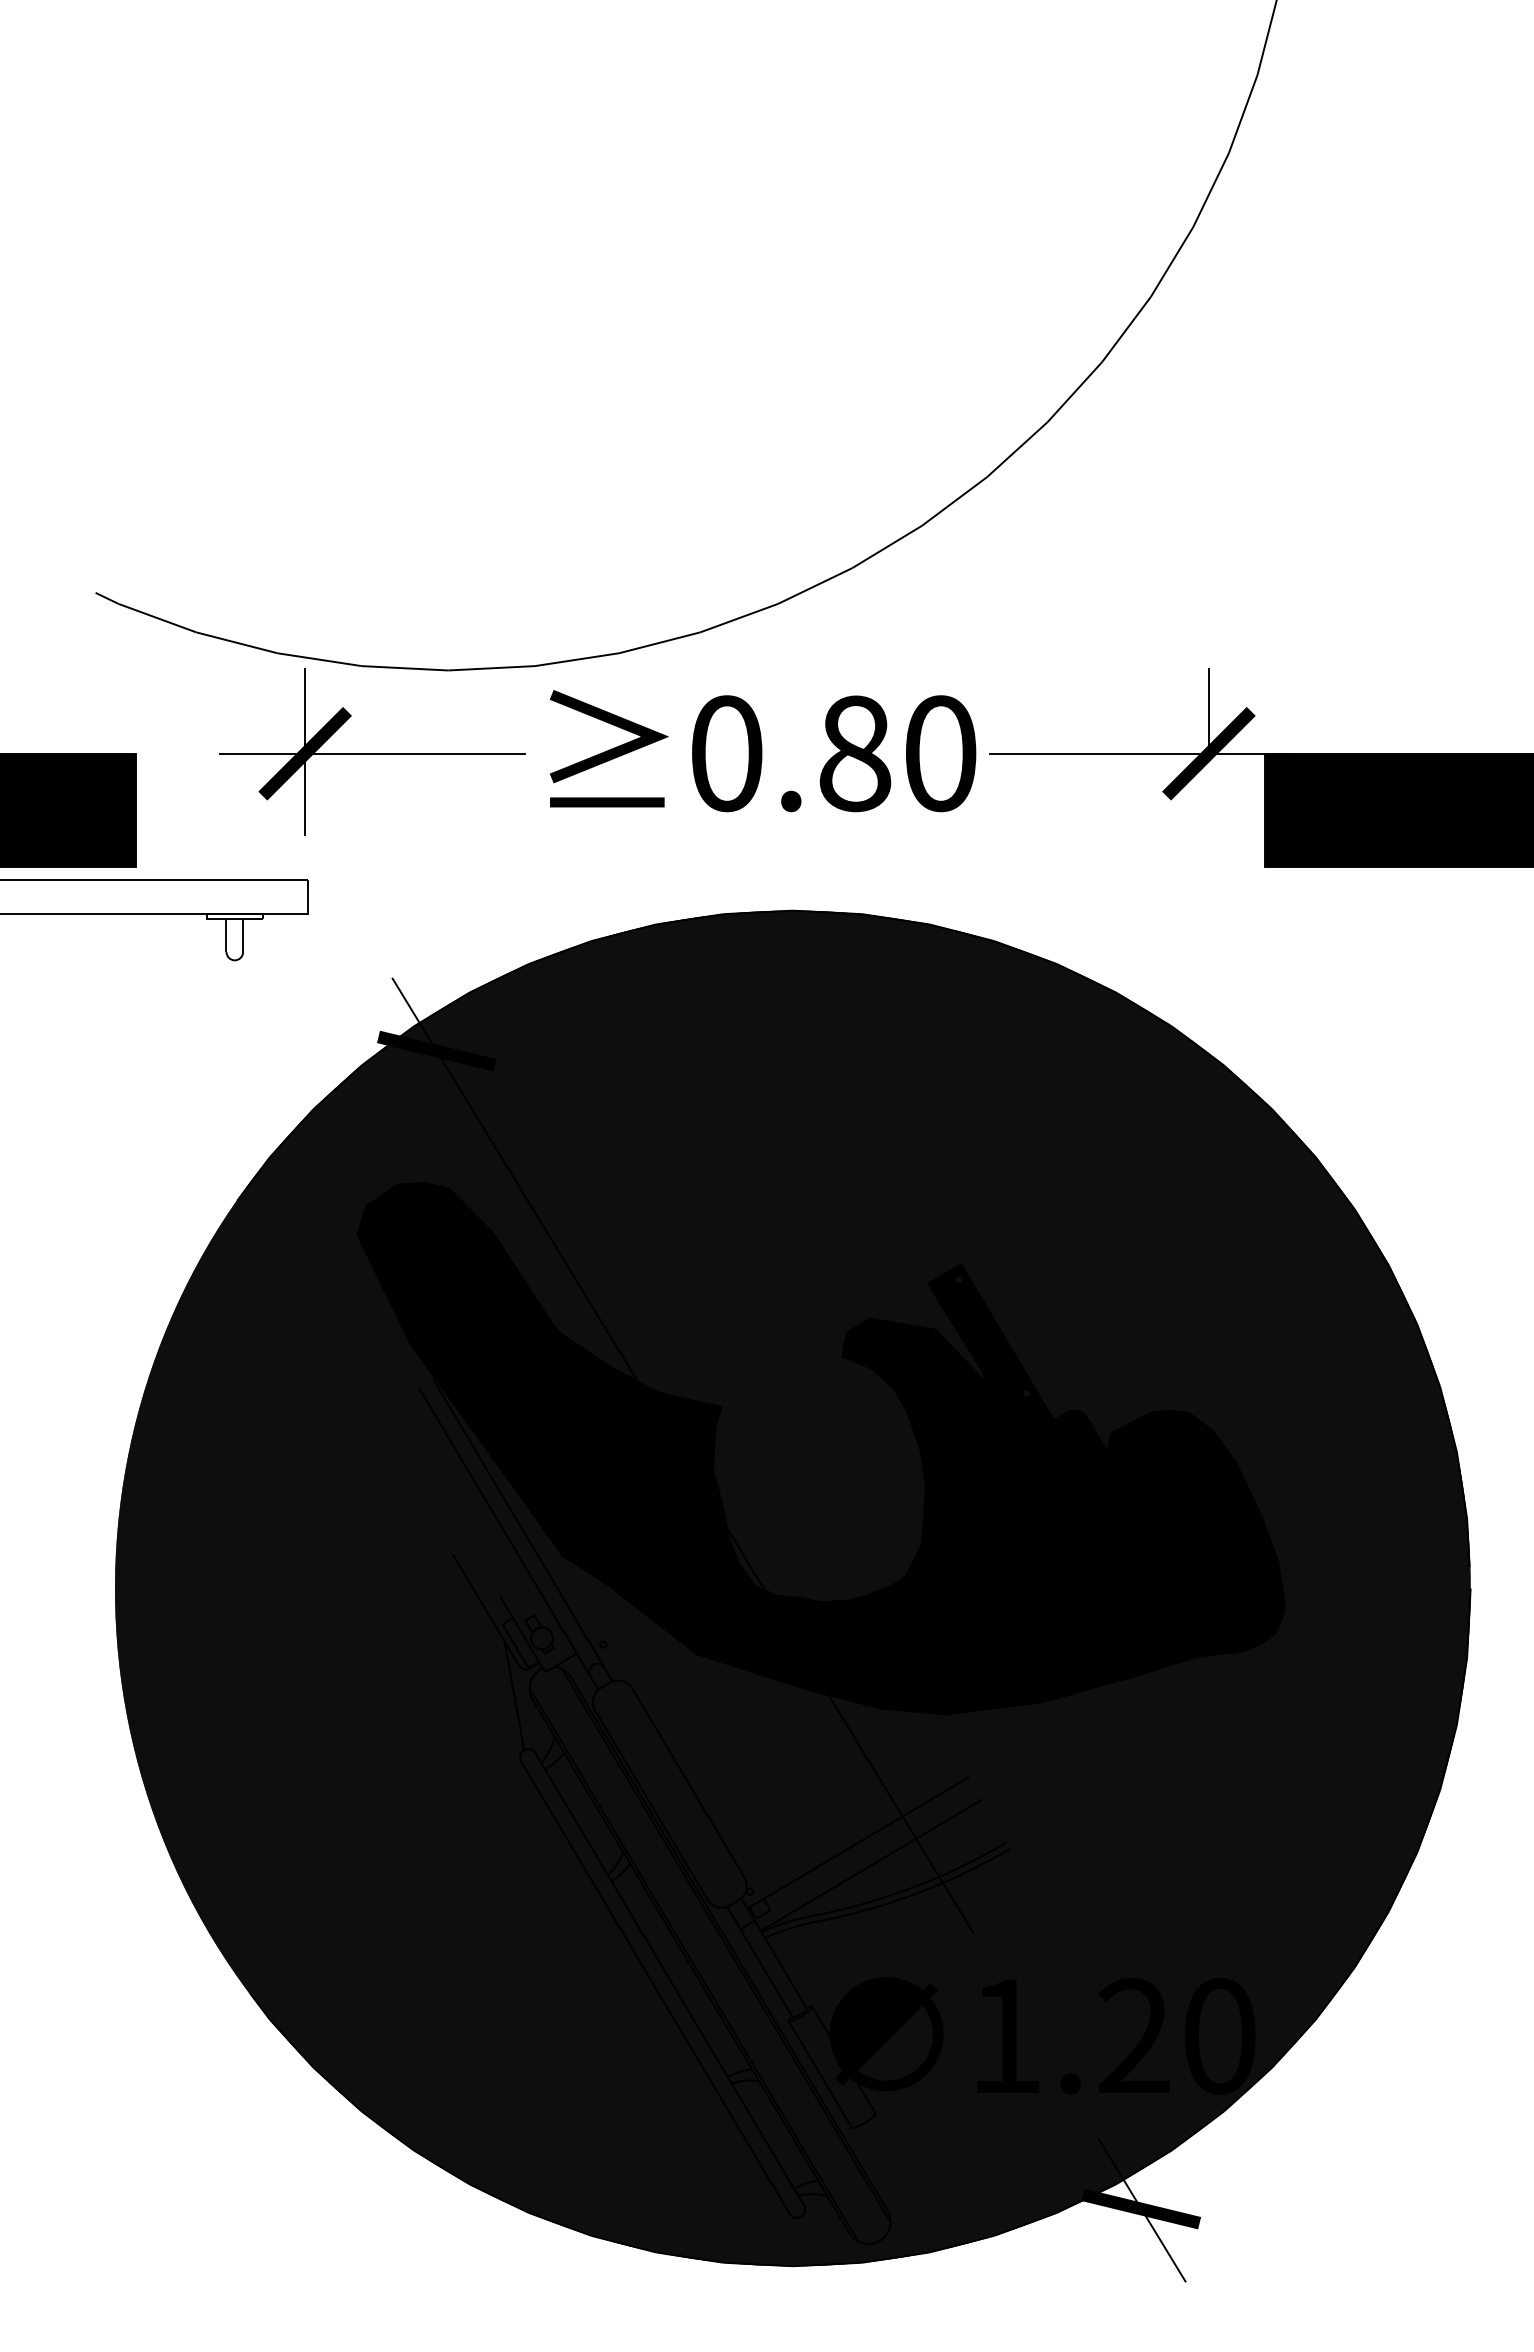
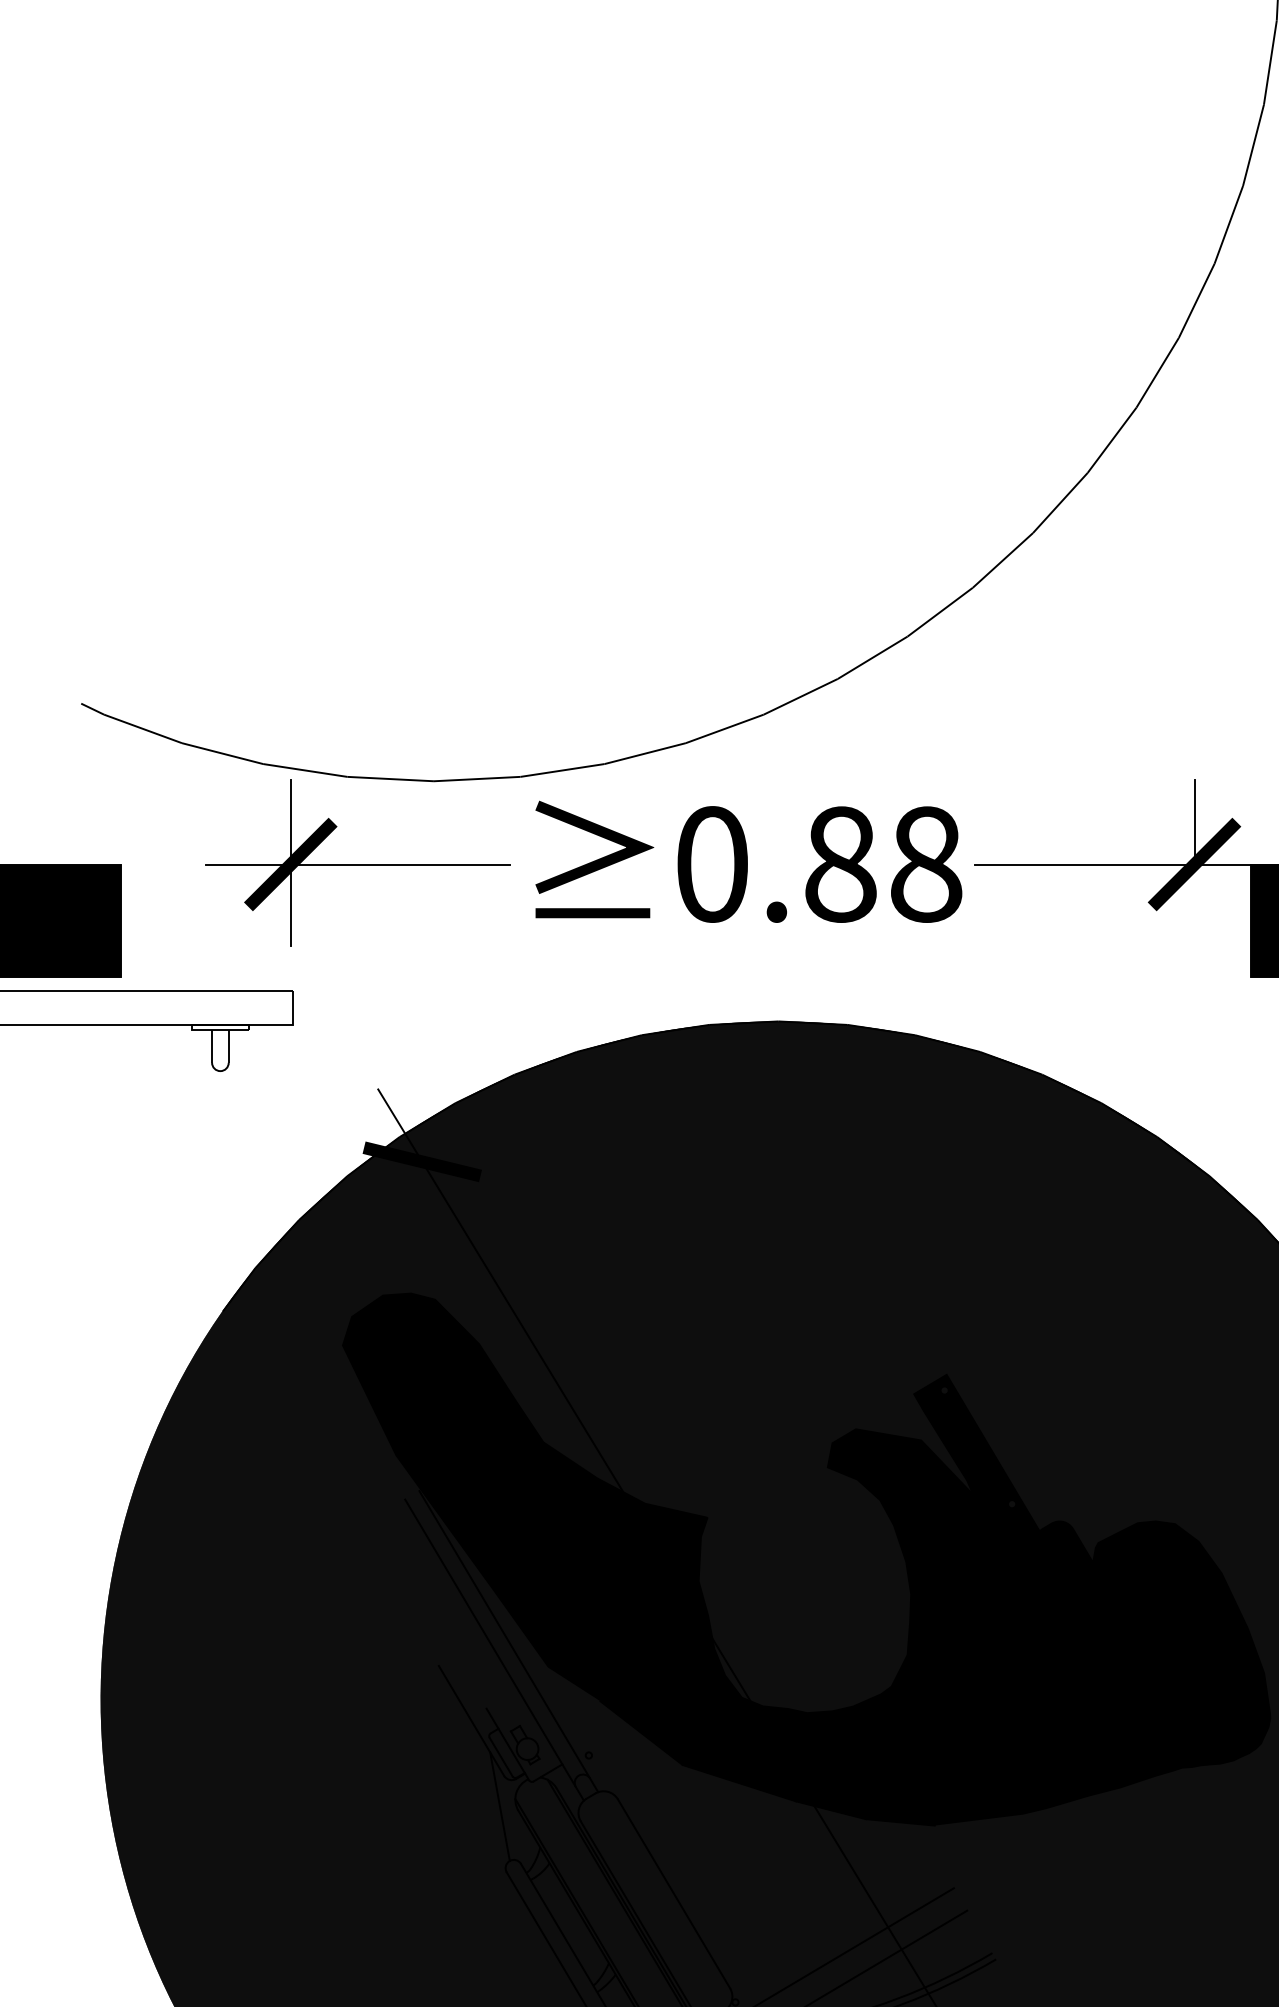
text: (940, 753) -> (926, 864), 0.80 -> 0.88

